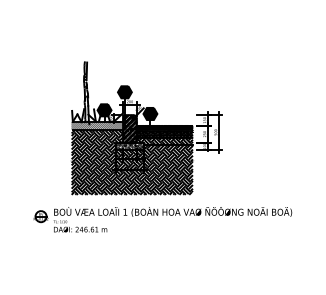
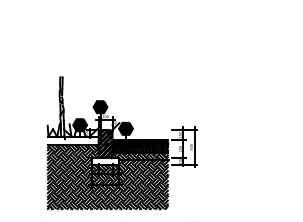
hatch: (97, 125) -> (73, 140), removed
hatch: (129, 145) -> (105, 160), removed

